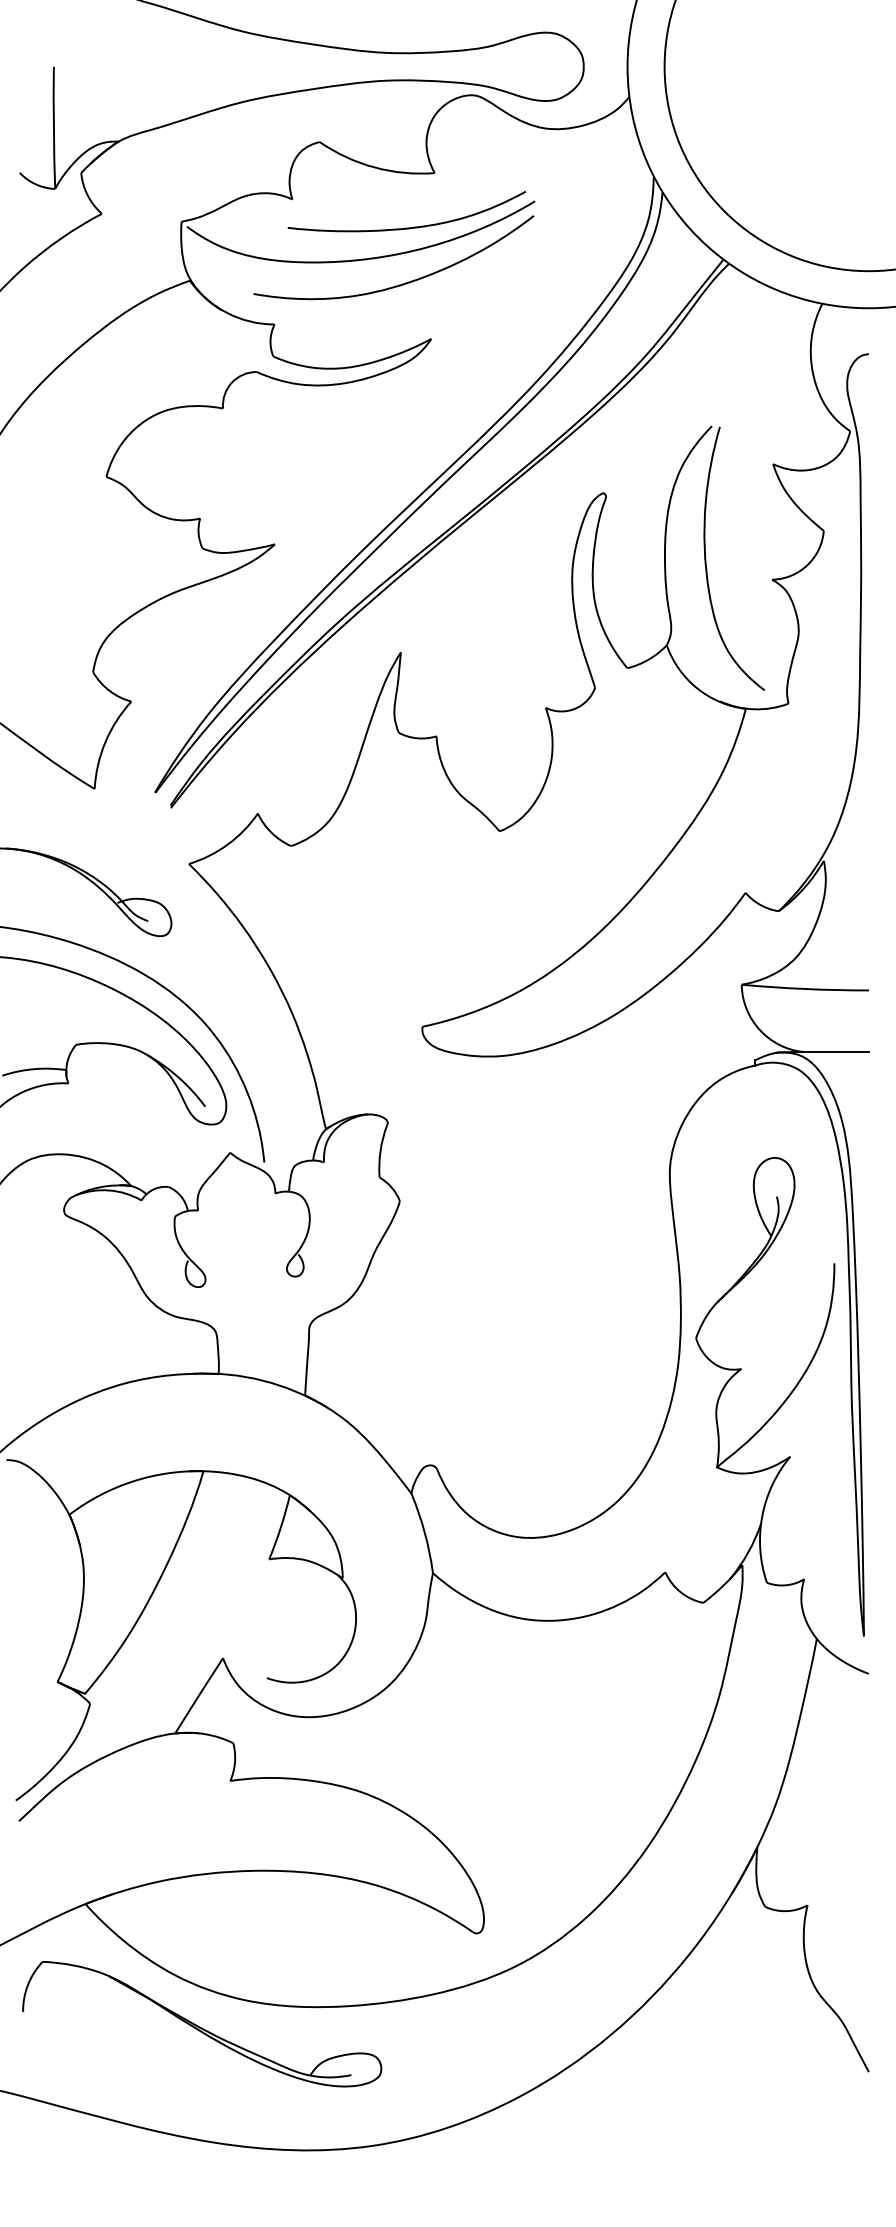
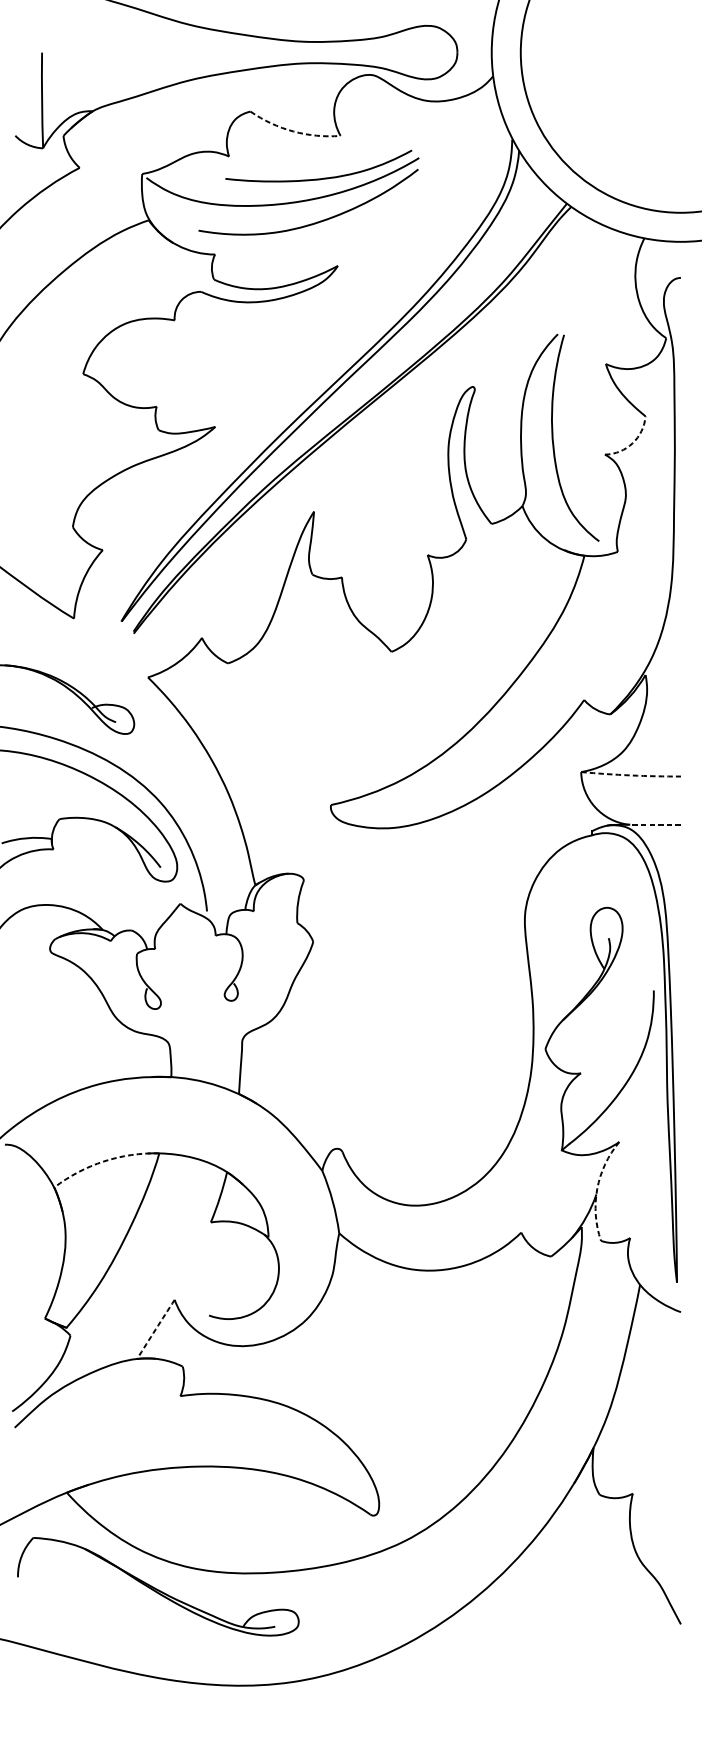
arc: (374, 167) -> (293, 131), solid -> dashed
arc: (807, 565) -> (632, 443), solid -> dashed
arc: (805, 989) -> (631, 775), solid -> dashed
line: (836, 1051) -> (655, 824), solid -> dashed
arc: (132, 1481) -> (103, 1161), solid -> dashed
arc: (762, 1516) -> (597, 1188), solid -> dashed
arc: (198, 1695) -> (155, 1329), solid -> dashed

